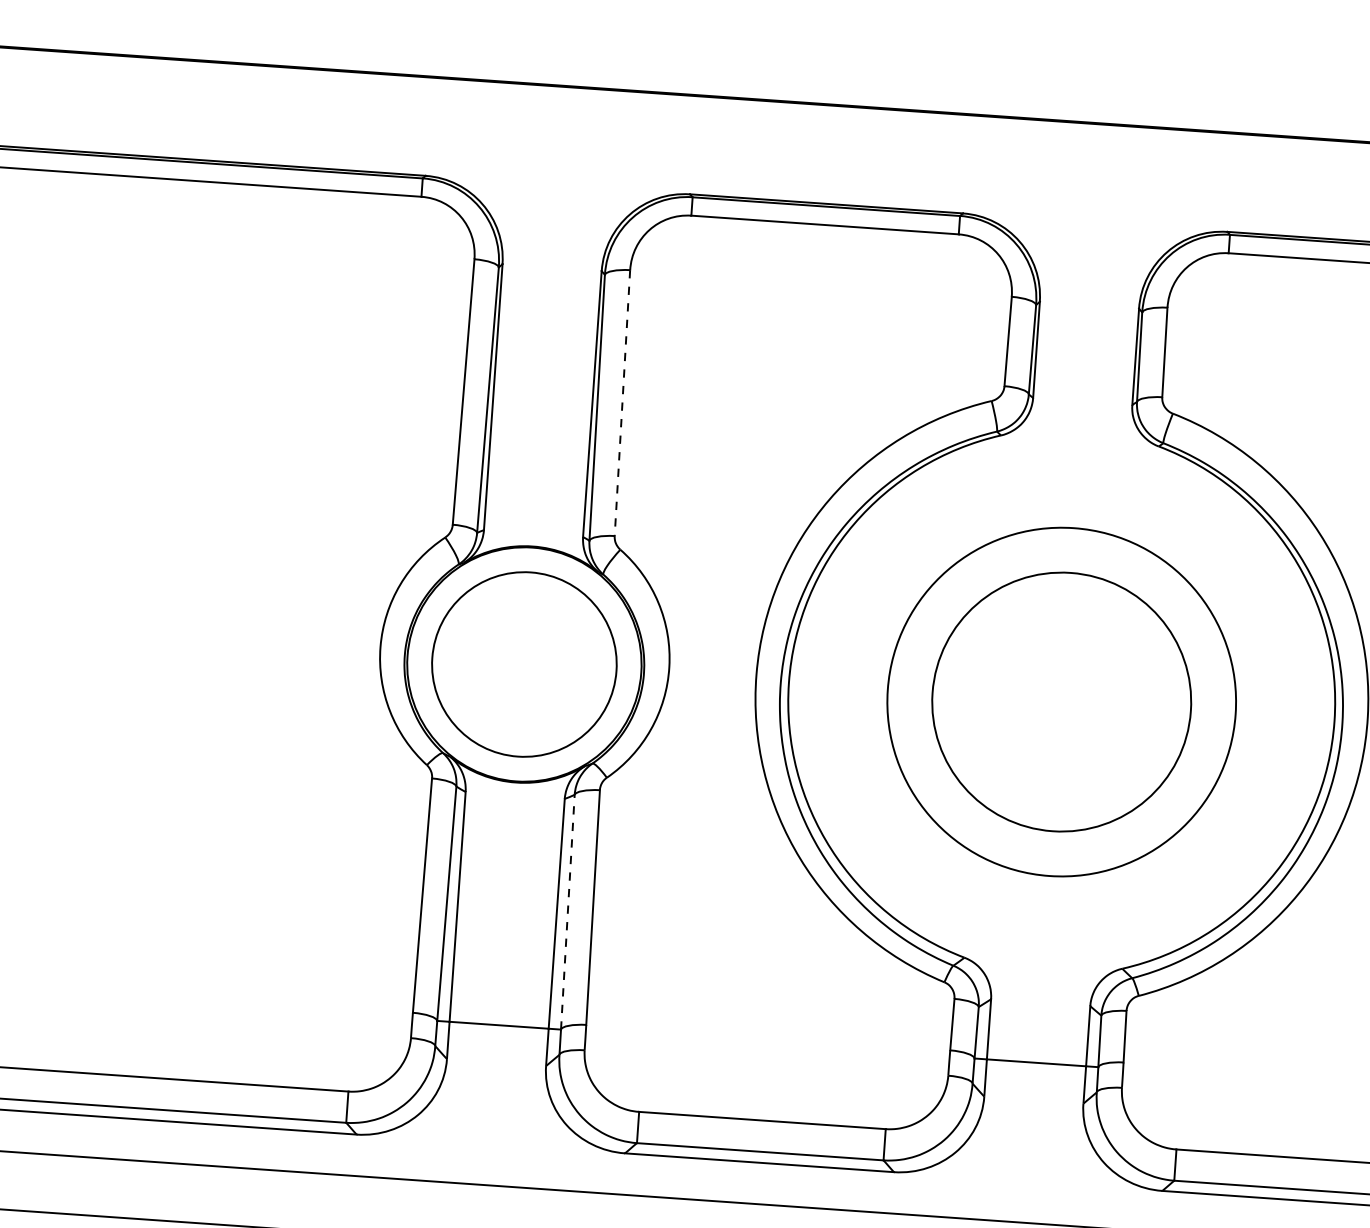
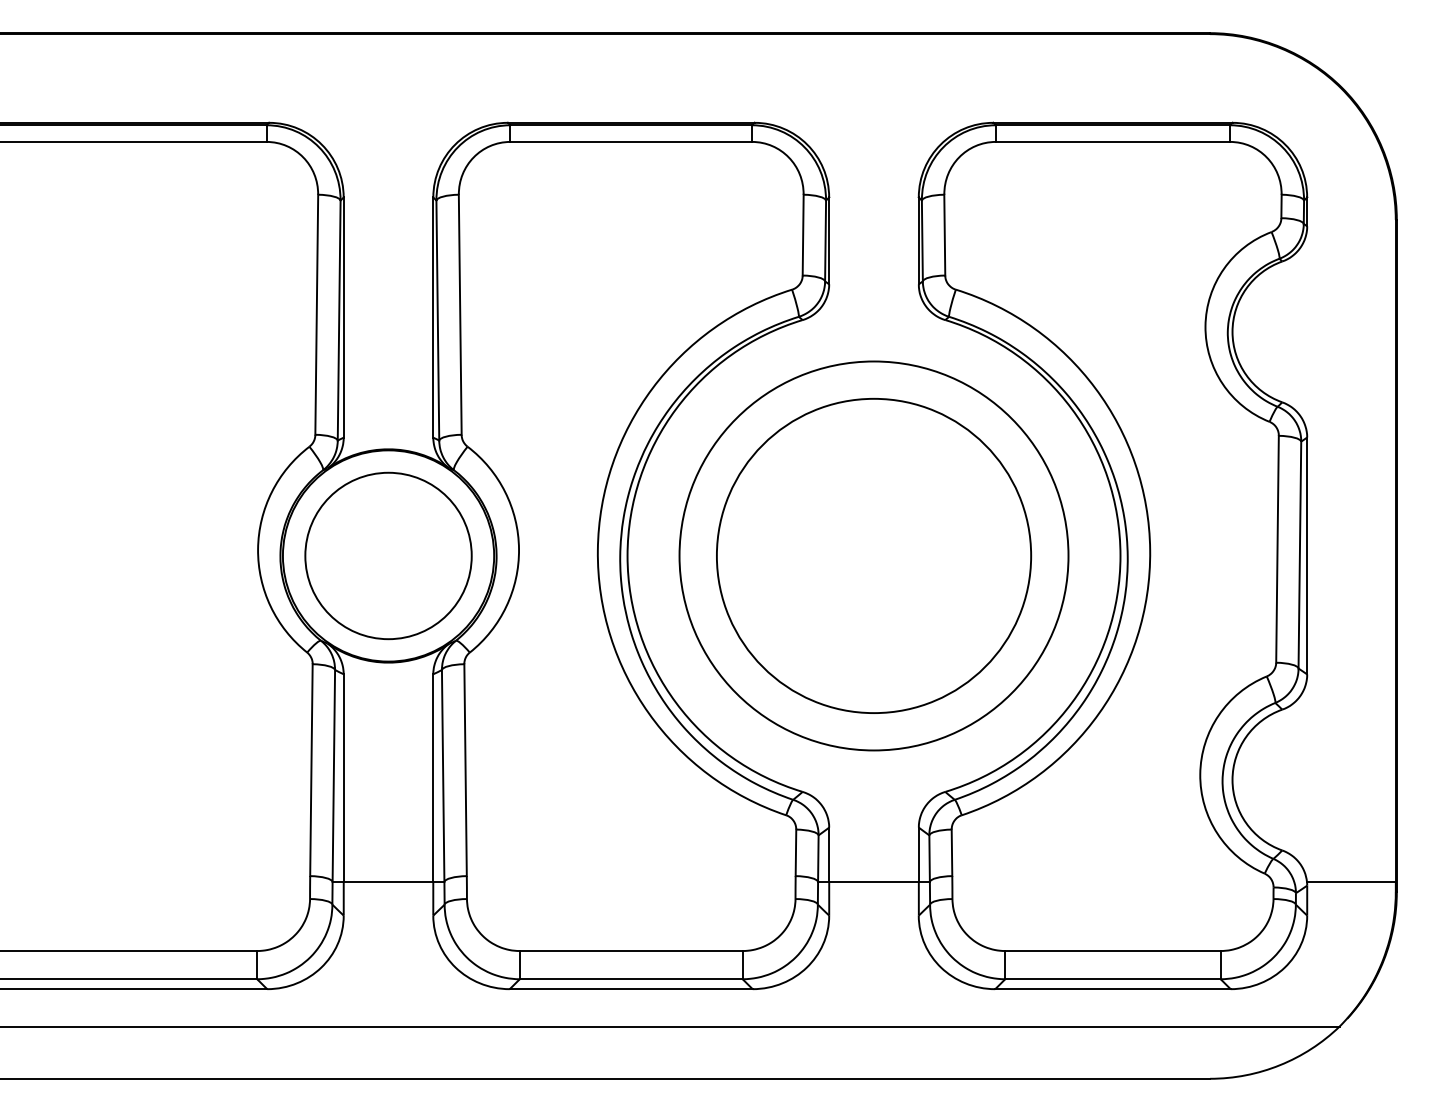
line: (622, 403) -> (460, 315), dashed -> solid
circle: (1061, 701) -> (873, 555), size x1.67
line: (568, 911) -> (443, 775), dashed -> solid

